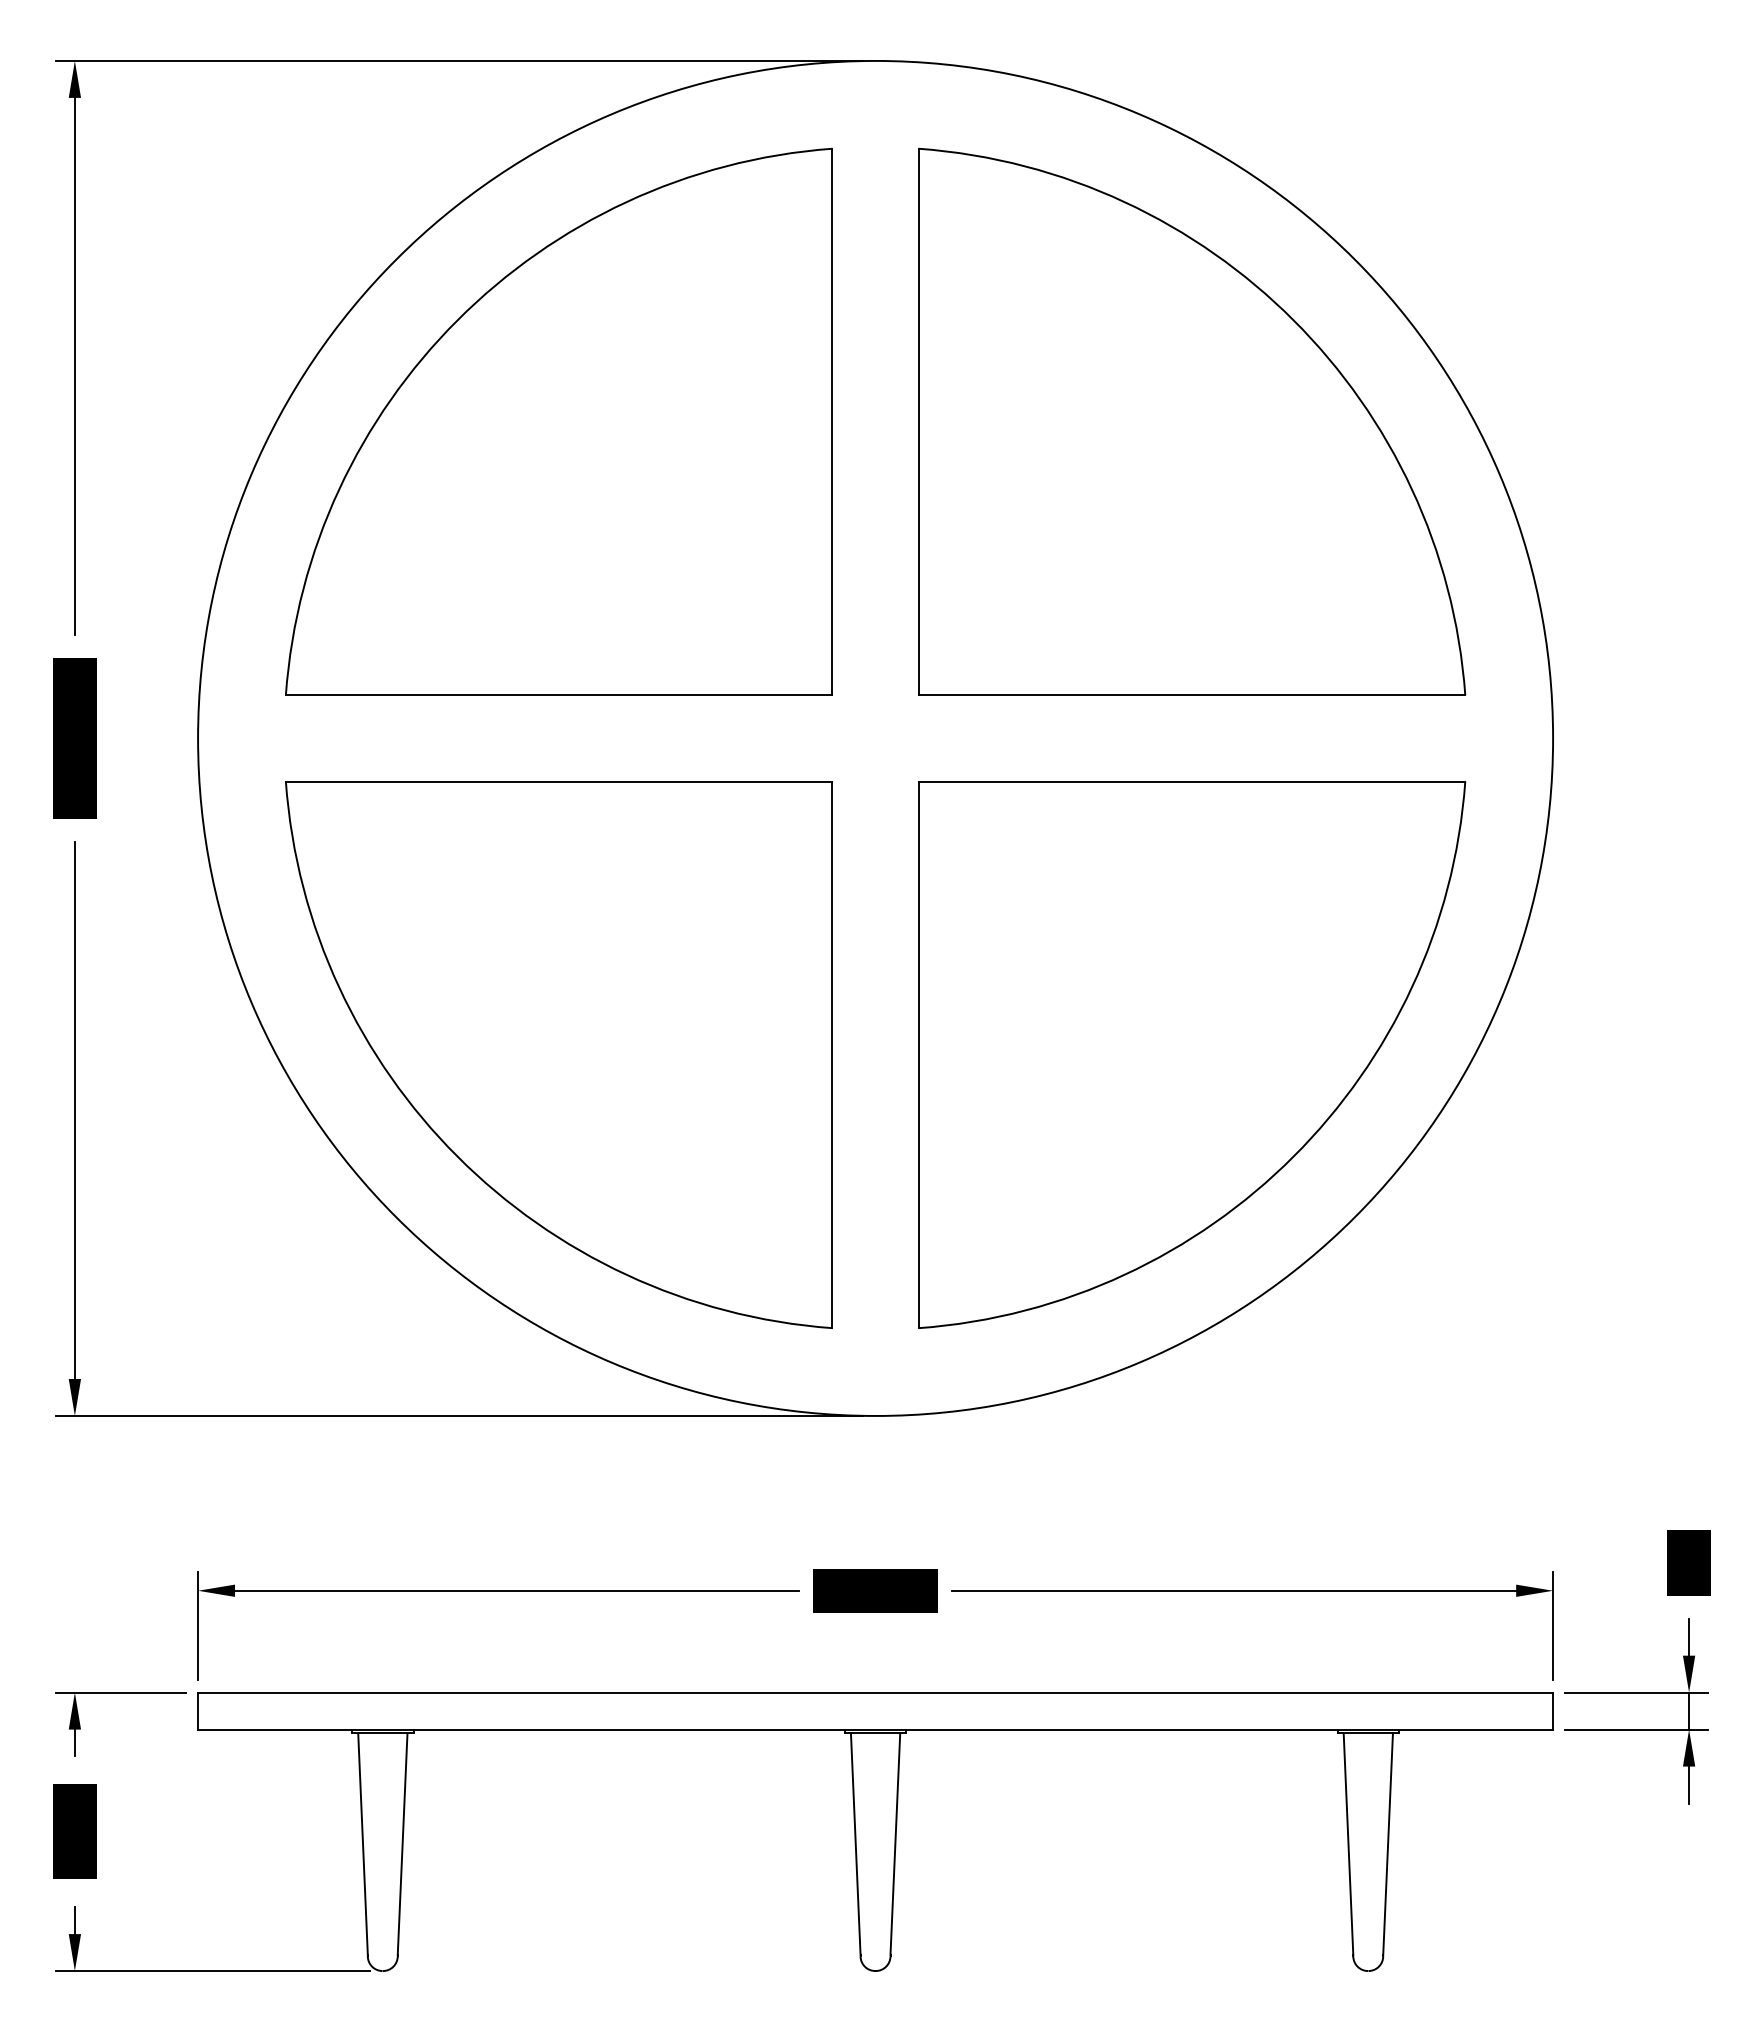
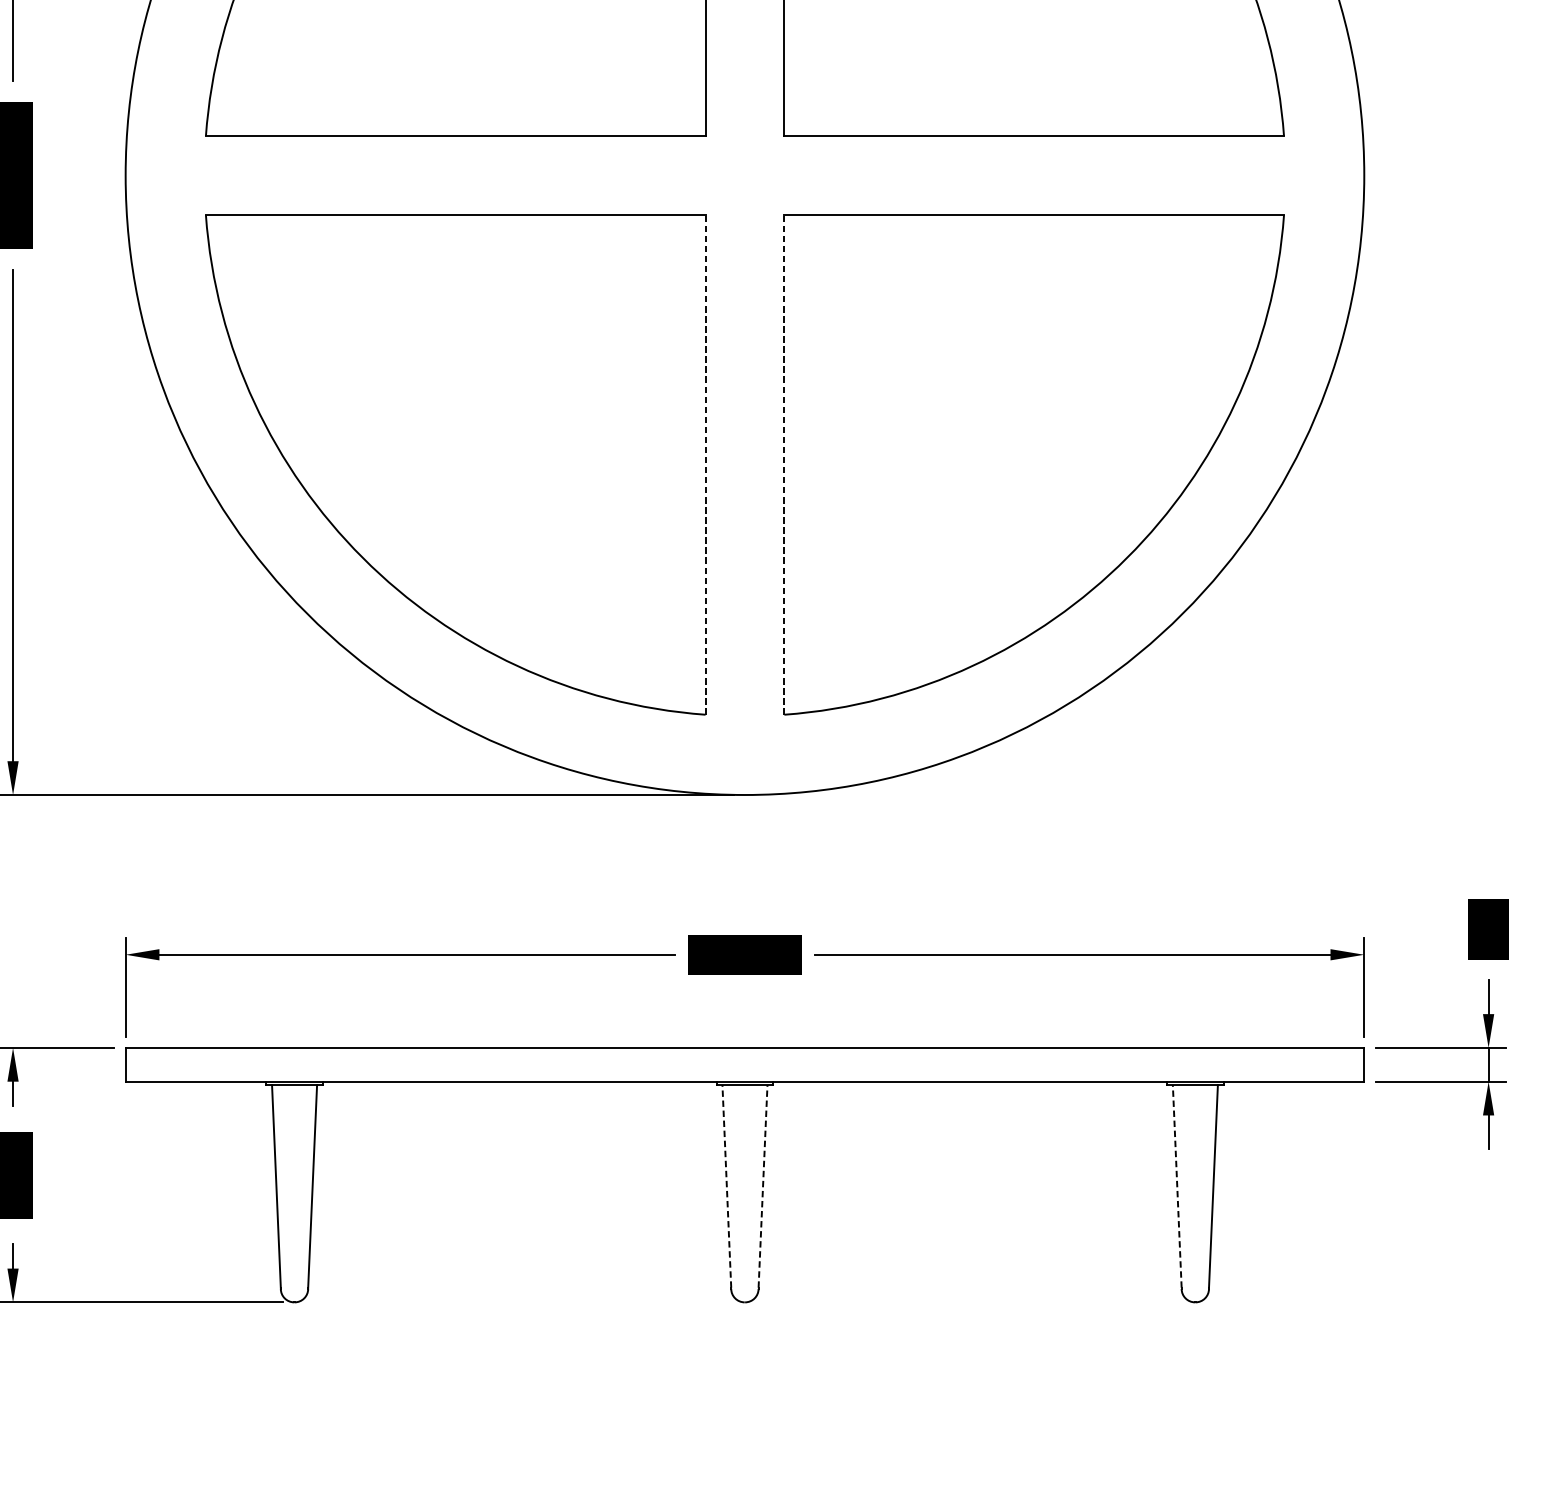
line: (832, 1054) -> (705, 464), solid -> dashed
line: (918, 1054) -> (784, 464), solid -> dashed
line: (855, 1844) -> (726, 1186), solid -> dashed
line: (895, 1844) -> (763, 1186), solid -> dashed
line: (1348, 1844) -> (1177, 1186), solid -> dashed

